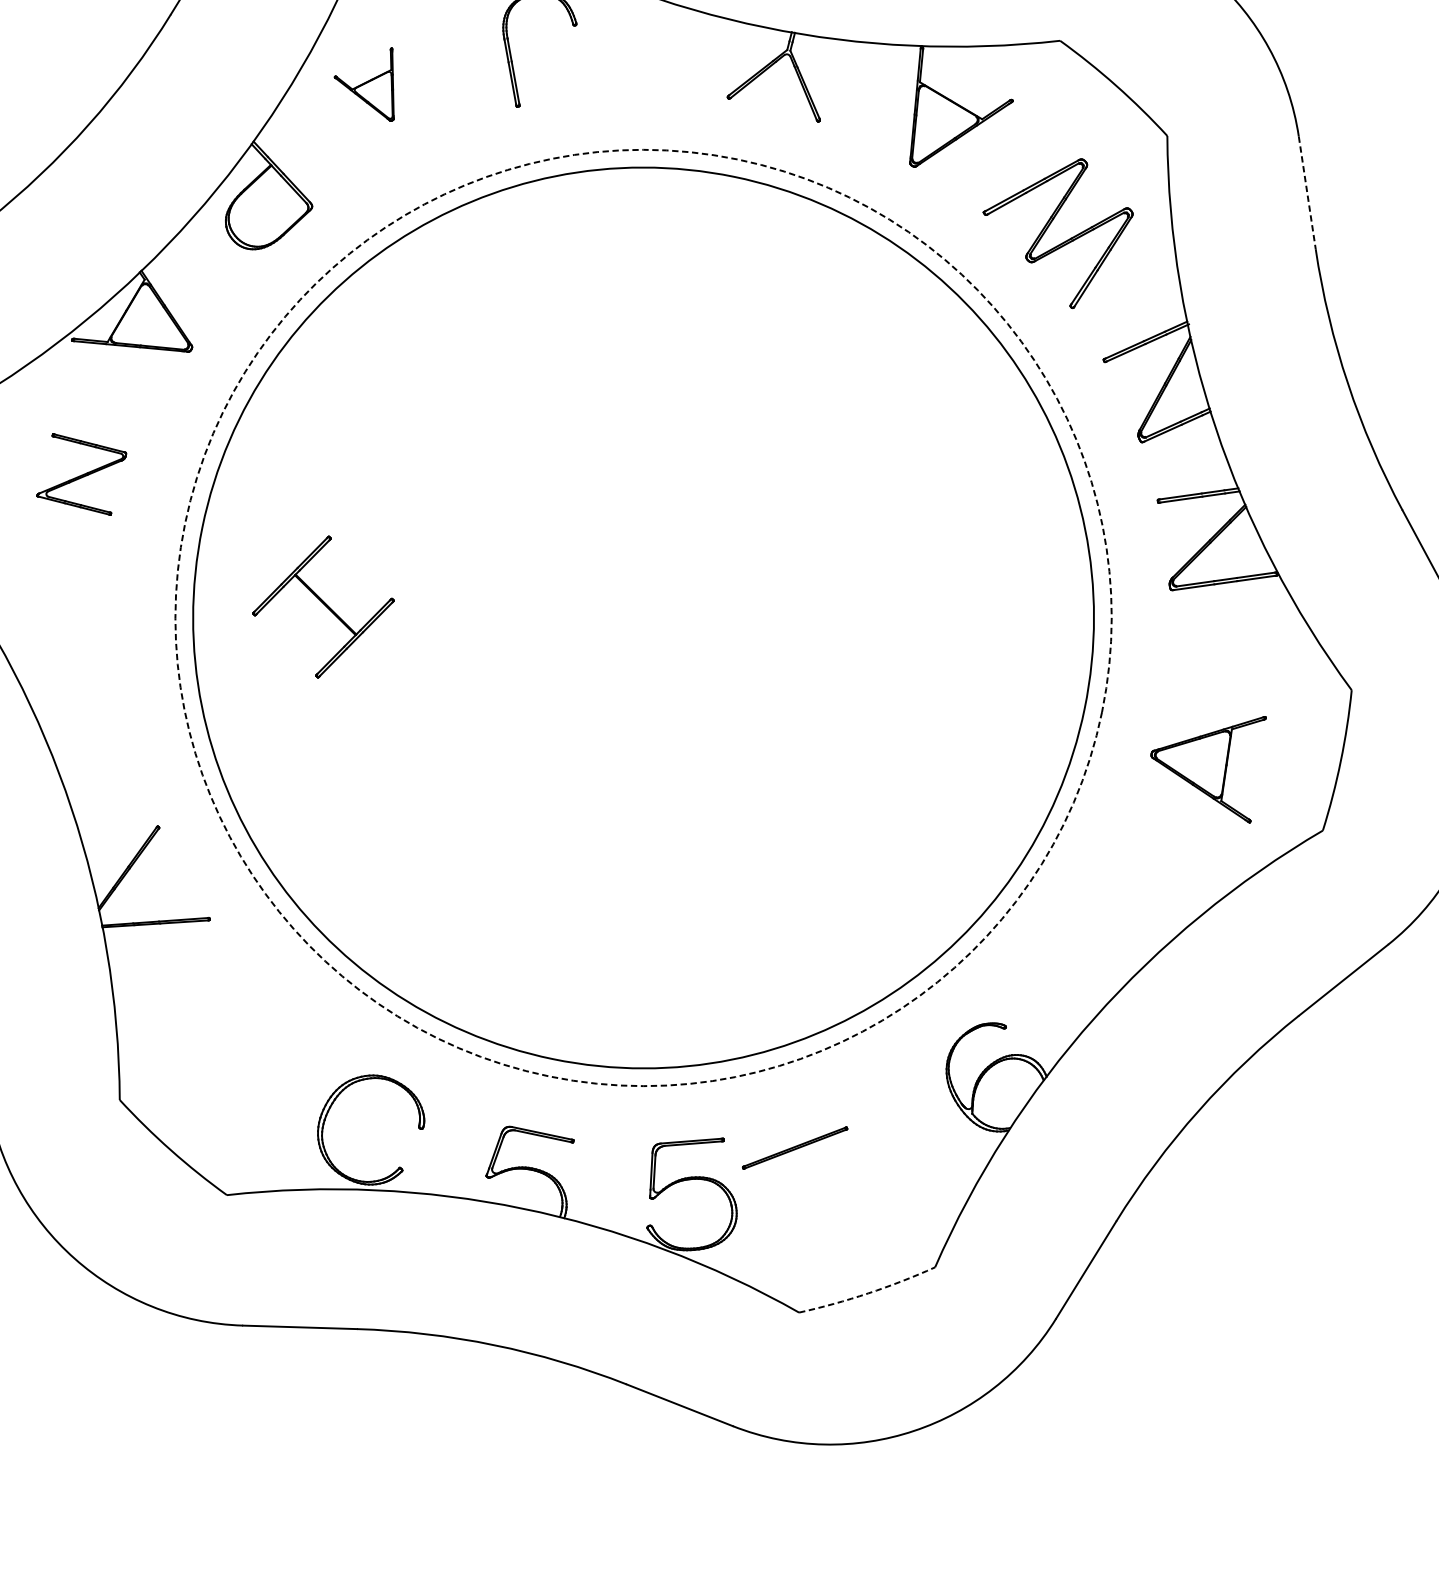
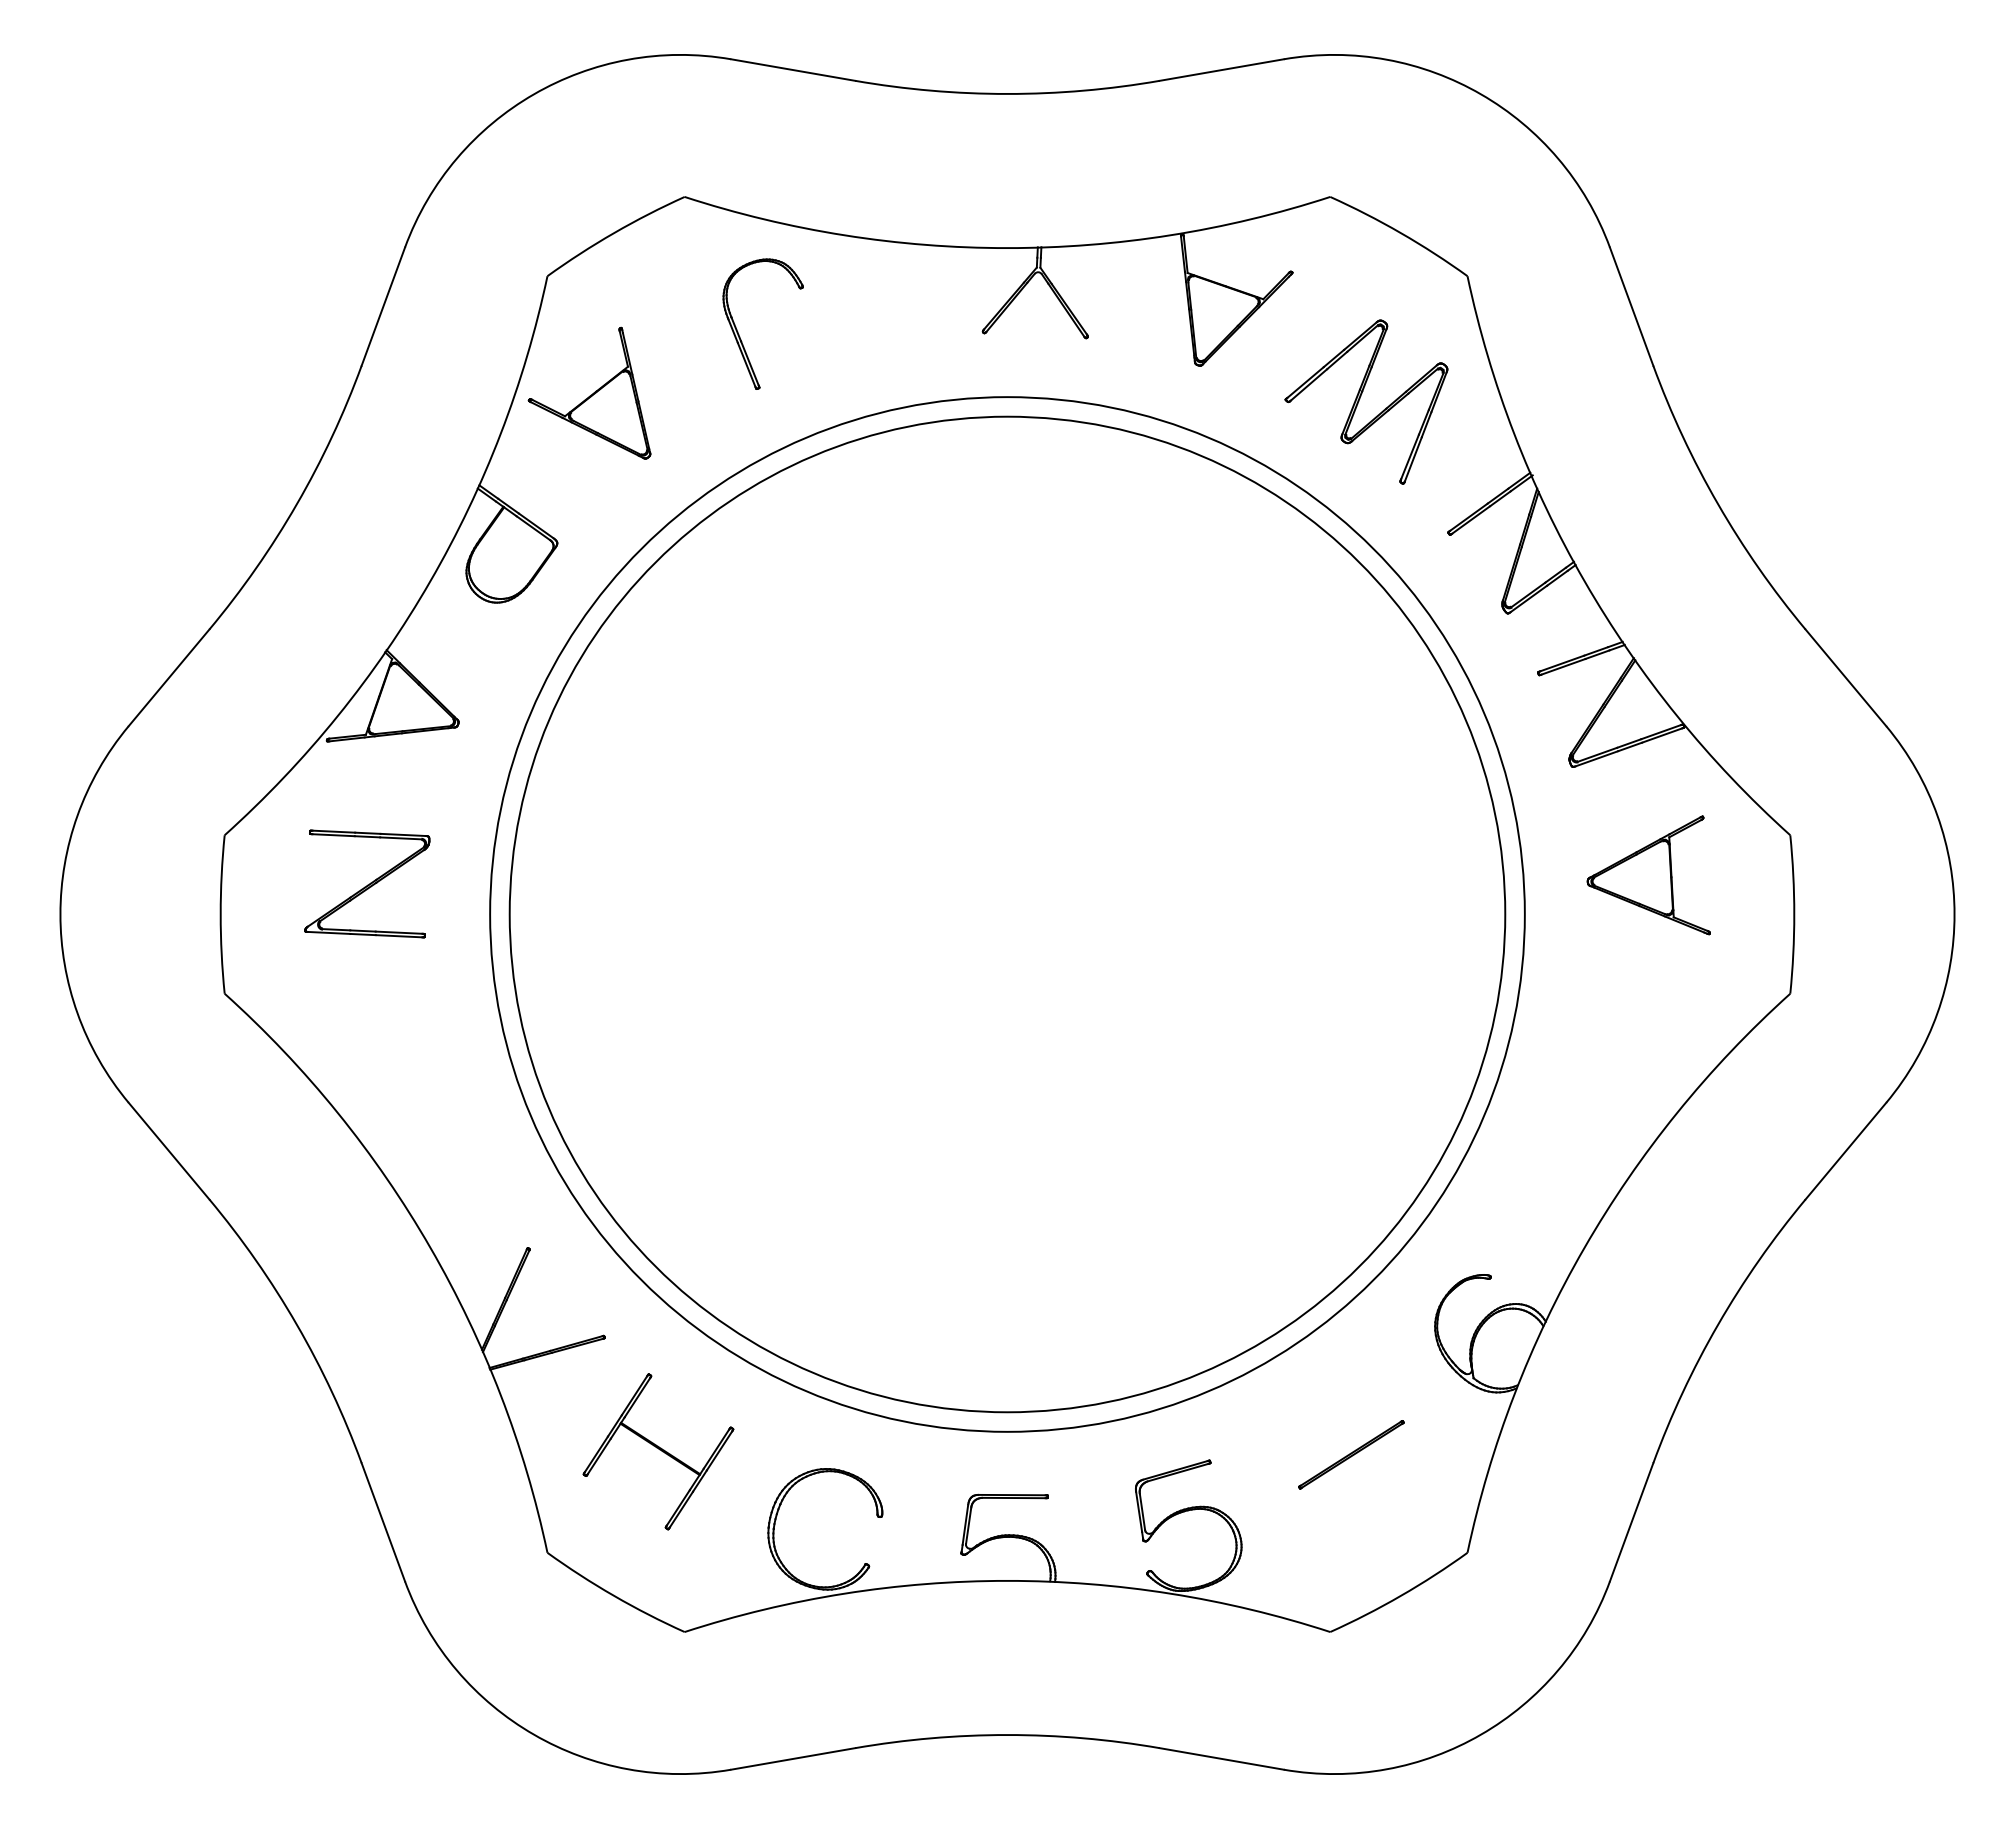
part: (368, 79) -> (589, 392), size x1.67
line: (1307, 192) -> (1631, 306), dashed -> solid
part: (82, 474) -> (367, 883), size x1.43
part: (323, 606) -> (658, 1451), moved
circle: (643, 617) -> (1007, 914), dashed -> solid
part: (1206, 759) -> (1648, 875), moved
part: (795, 1147) -> (1351, 1454), moved
arc: (867, 1293) -> (1400, 1595), dashed -> solid

